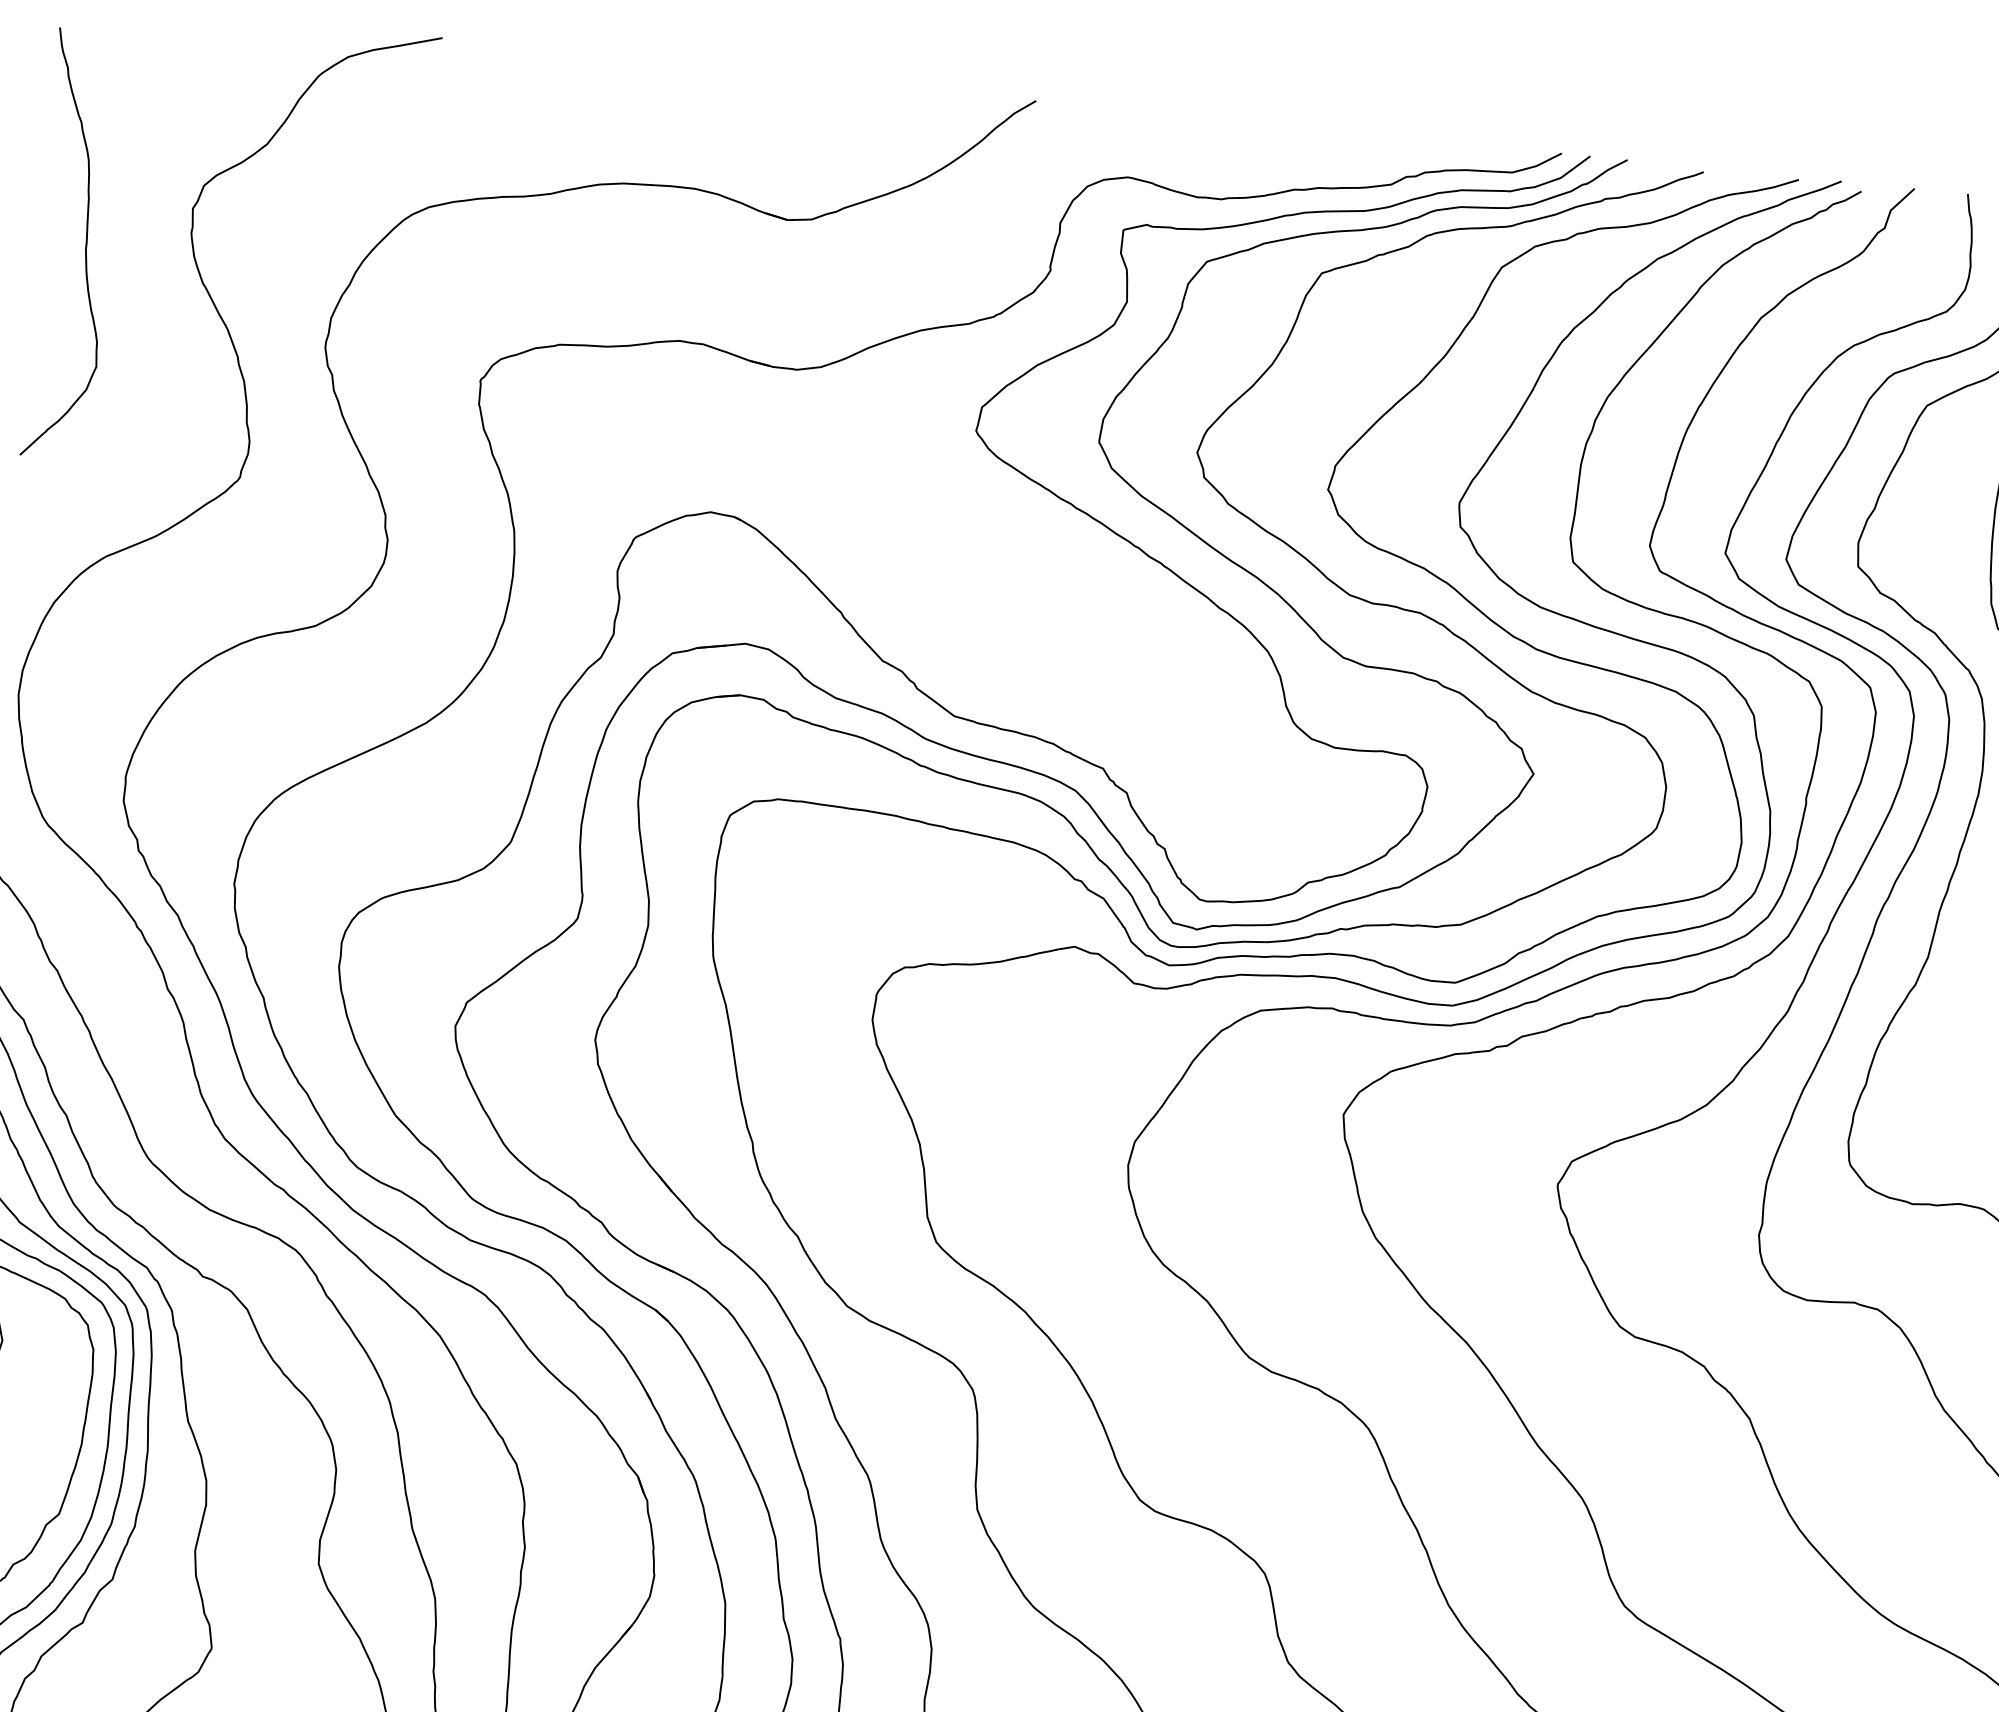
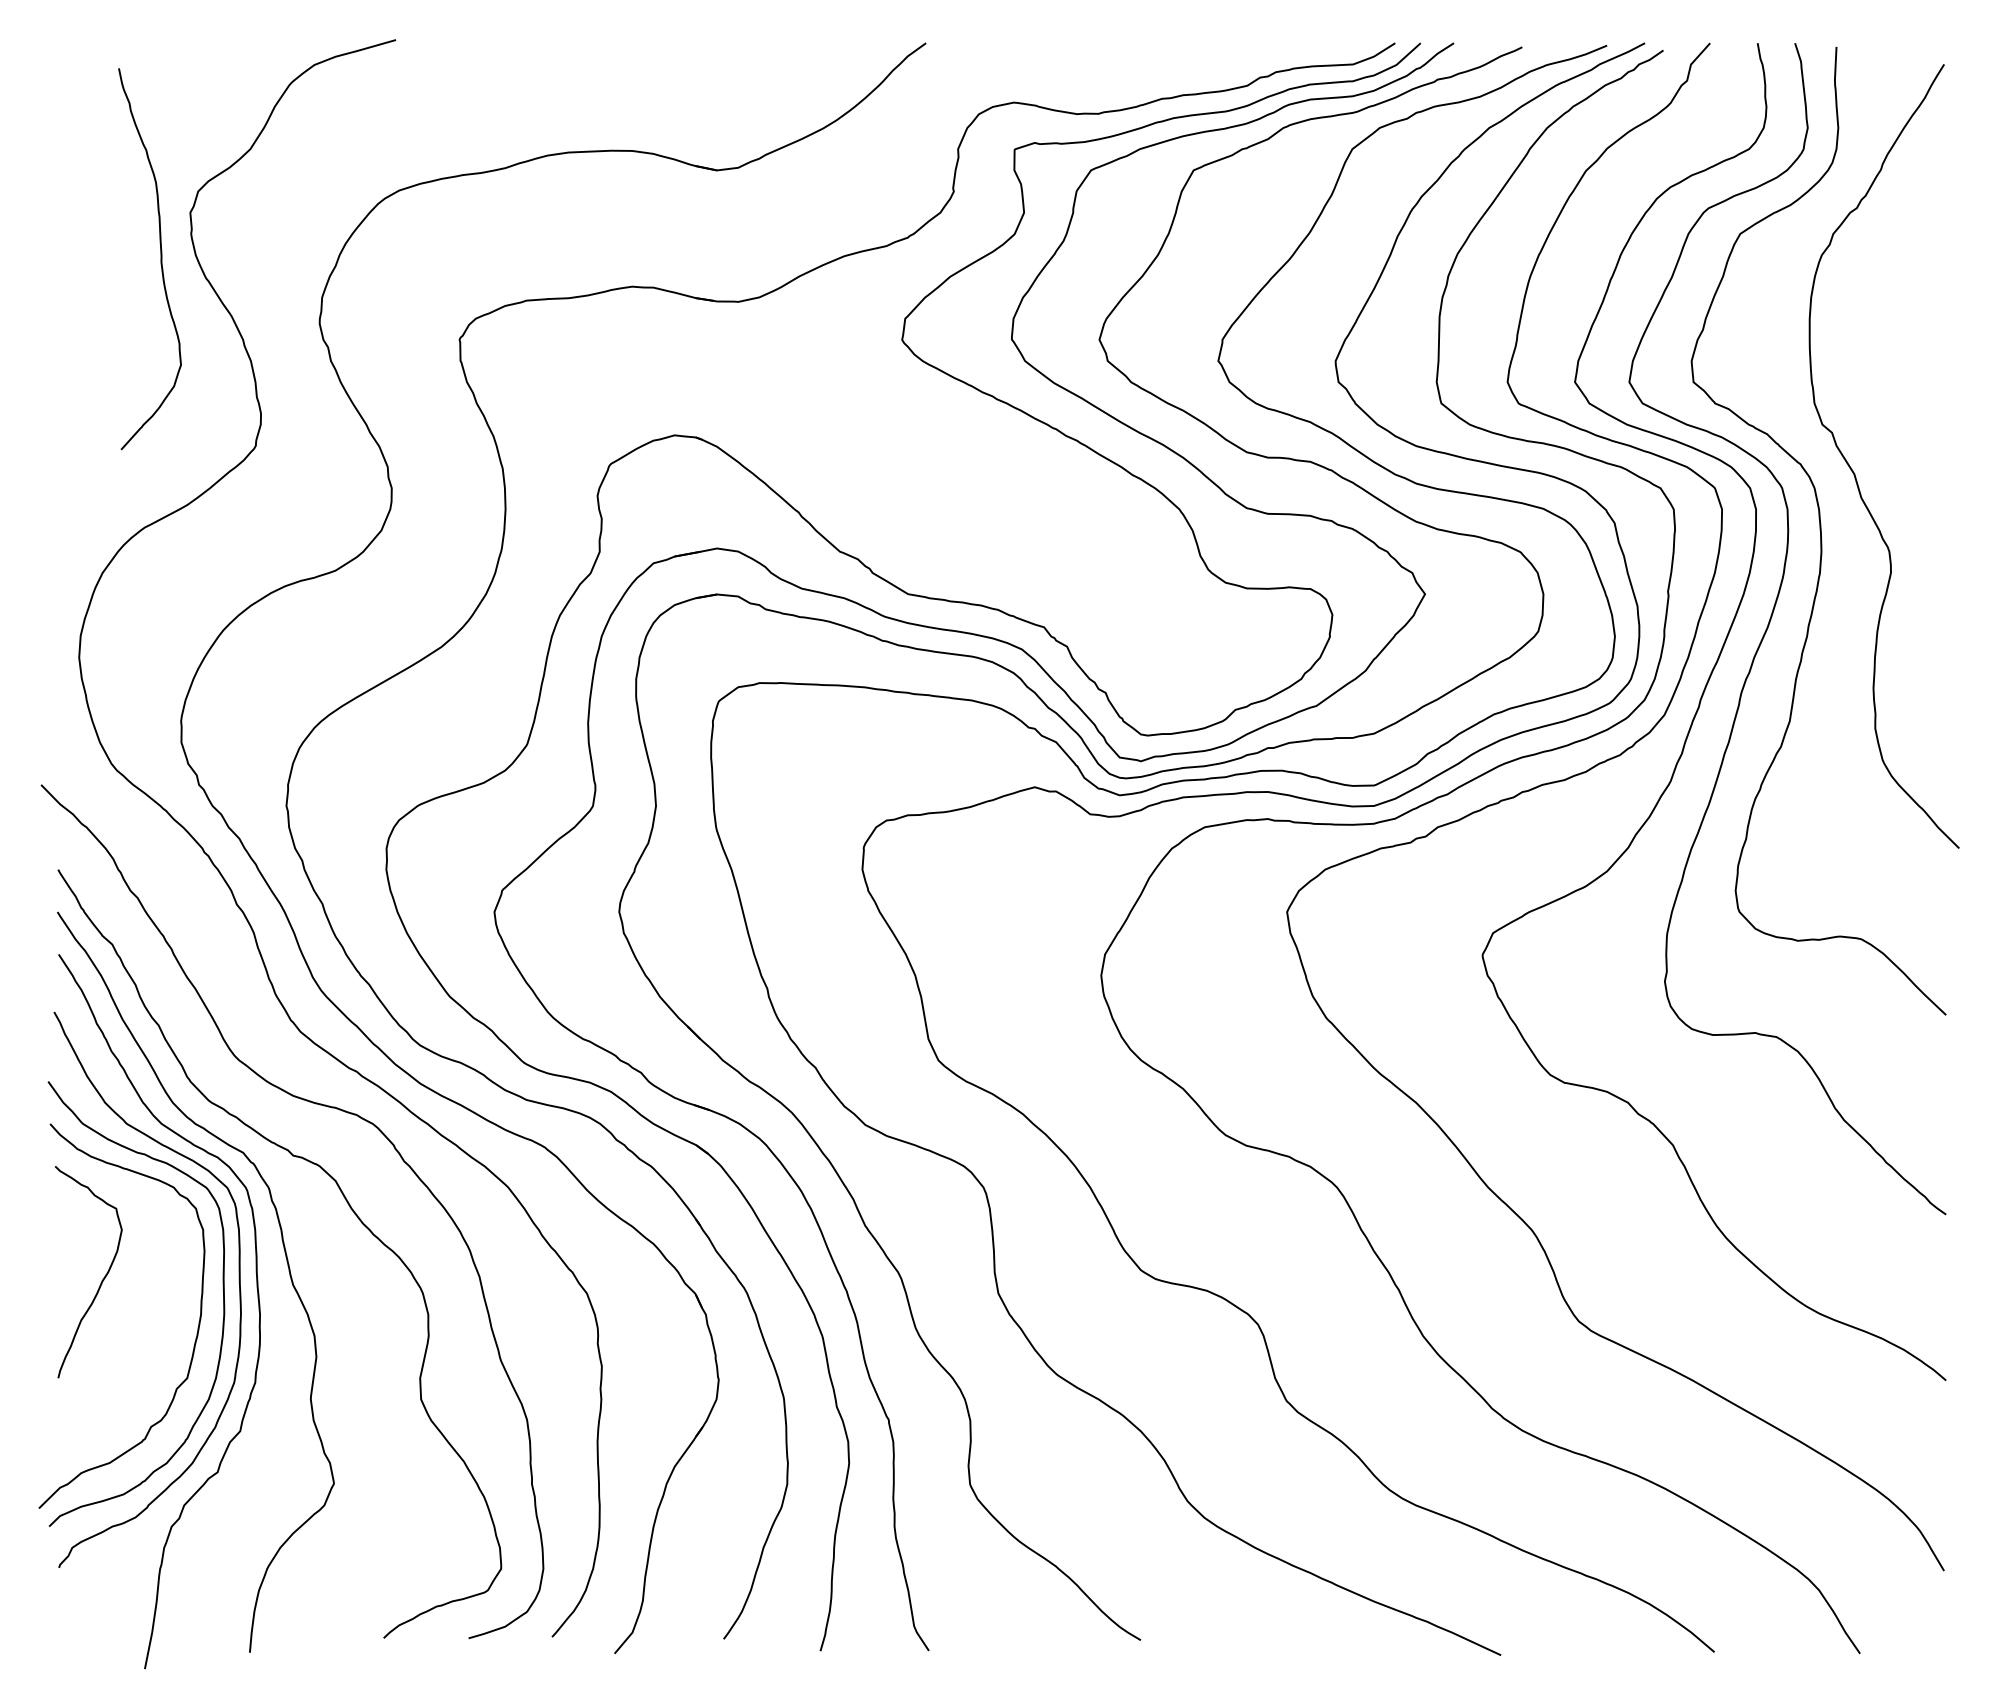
curve: (85, 246) -> (160, 259), moved

